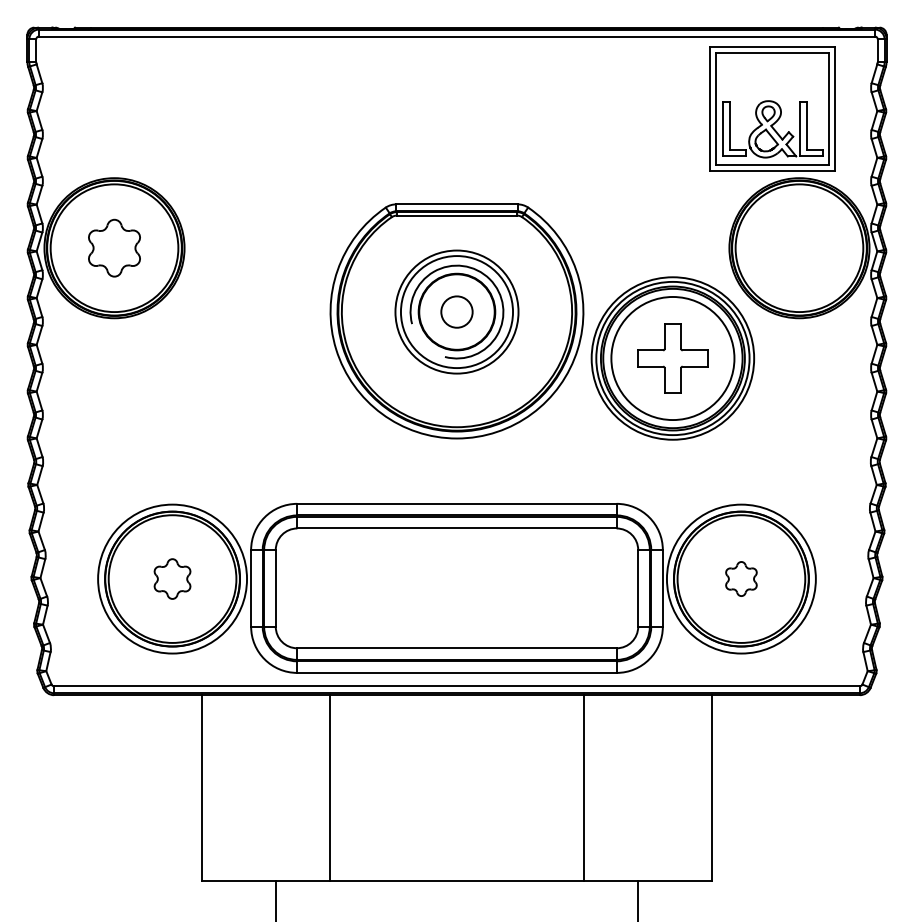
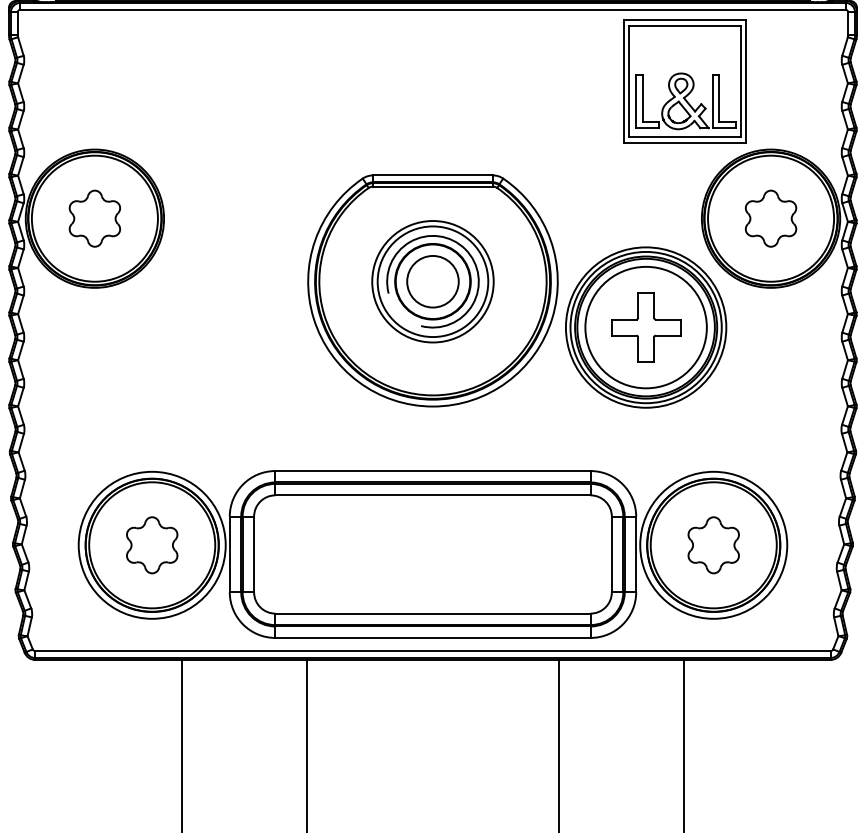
part: (772, 108) -> (685, 80), moved
part: (799, 247) -> (771, 218), added
circle: (456, 311) -> (432, 281), size x1.67
part: (172, 578) -> (152, 544), size x1.43
part: (741, 578) -> (713, 544), size x1.67

